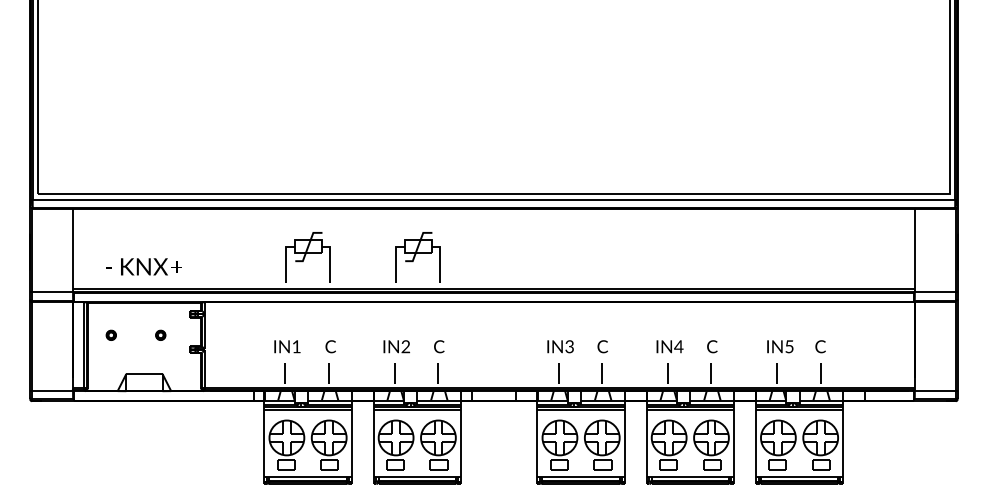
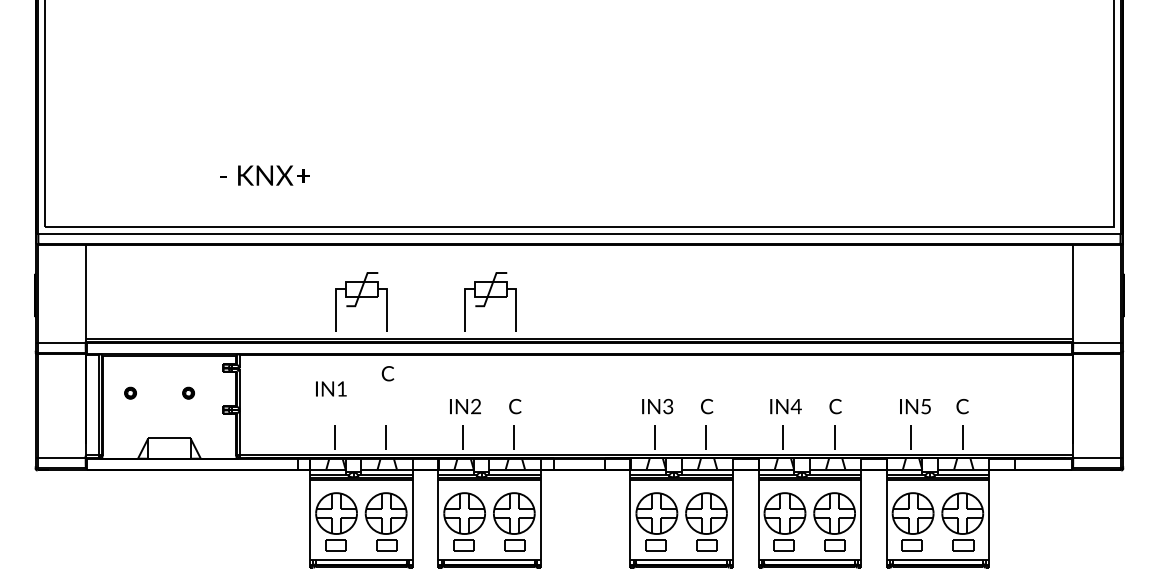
text: (143, 266) -> (264, 175), moved
text: (287, 346) -> (331, 388), moved
text: (330, 346) -> (387, 373), moved

